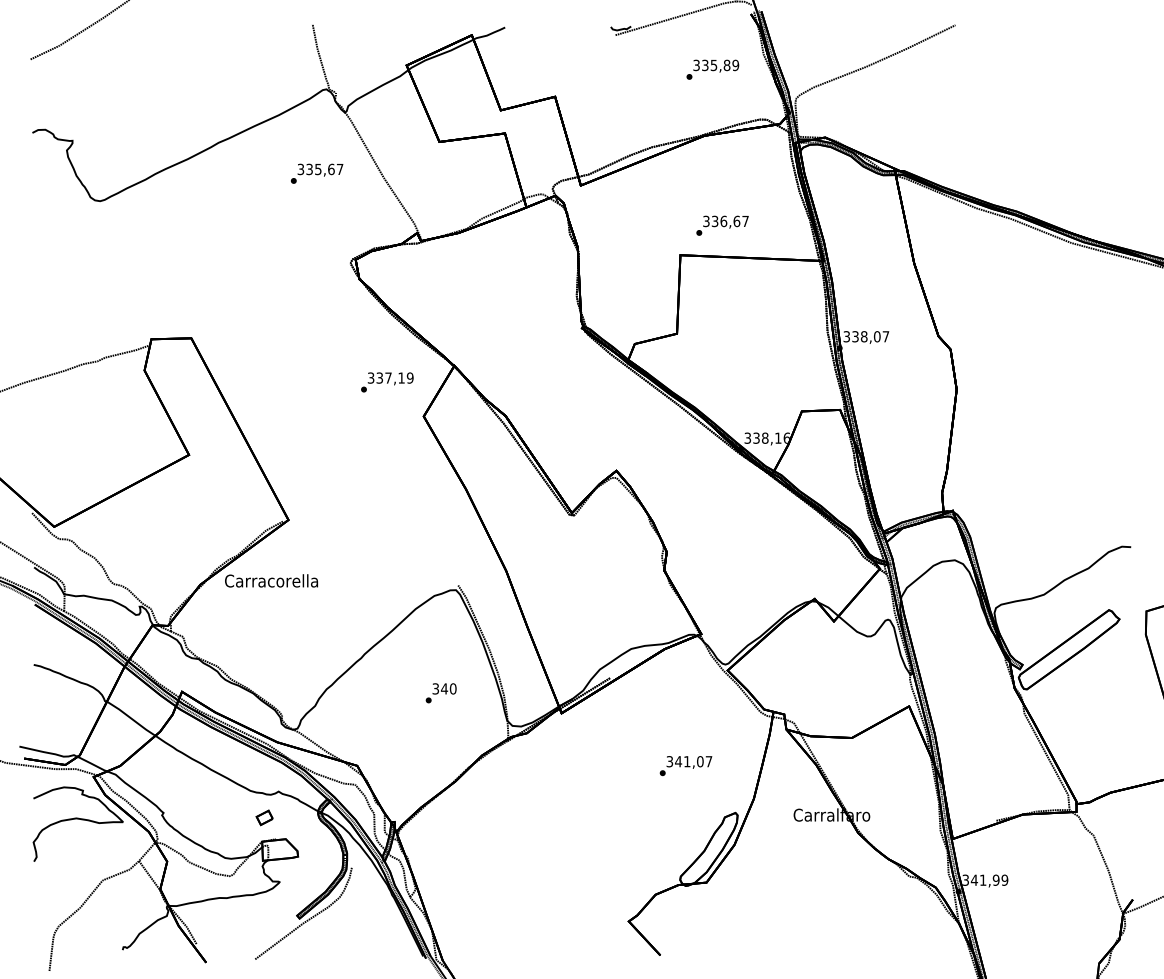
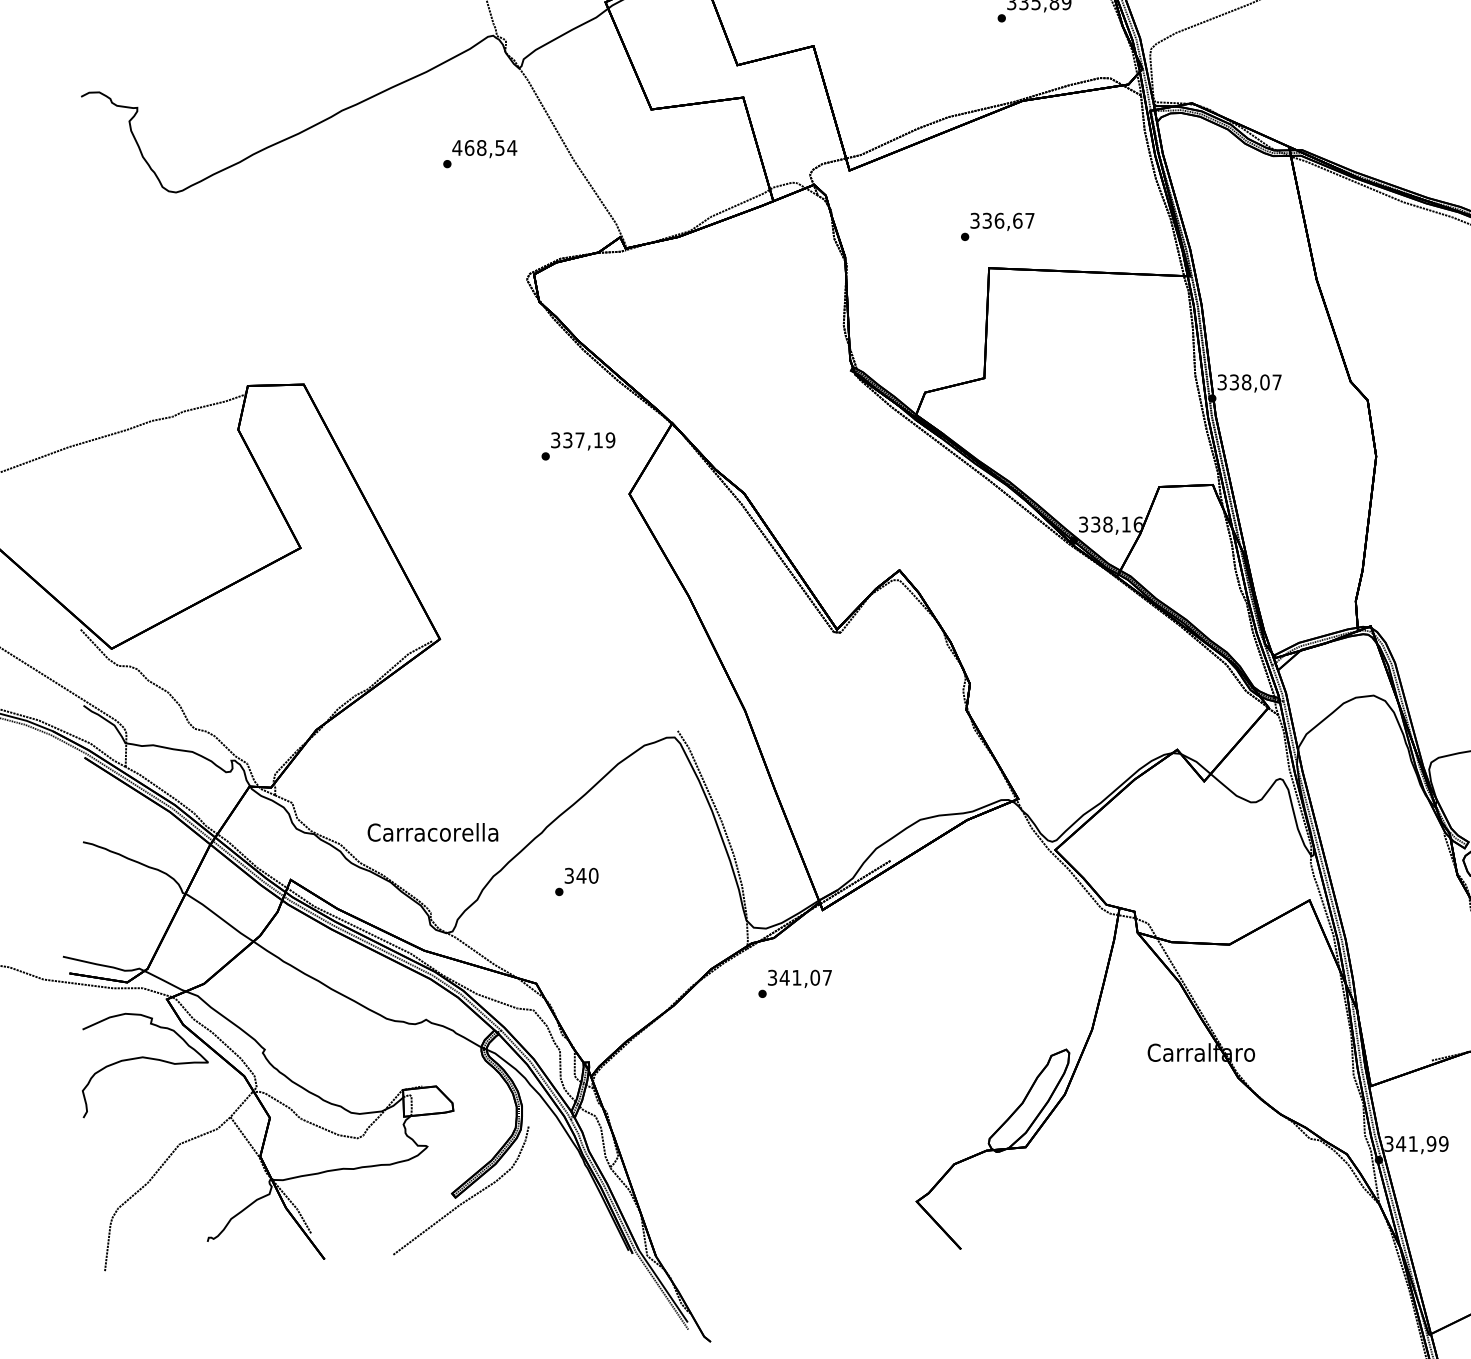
text: (320, 169) -> (484, 148), 335,67 -> 468,54
text: (722, 225) -> (997, 226), moved
text: (271, 580) -> (432, 831), moved
text: (440, 693) -> (575, 882), moved
text: (685, 766) -> (794, 984), moved
part: (264, 817) -> (406, 1056), removed

